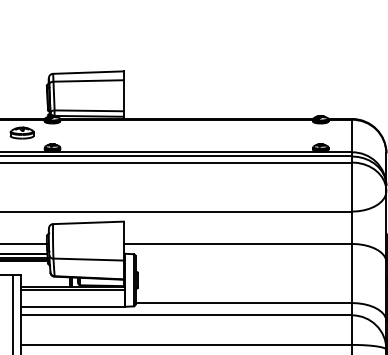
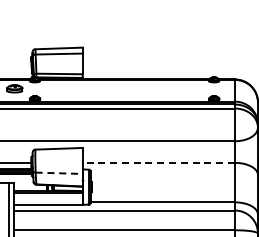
line: (237, 243) -> (158, 162), solid -> dashed
line: (89, 259) -> (59, 173), solid -> dashed

